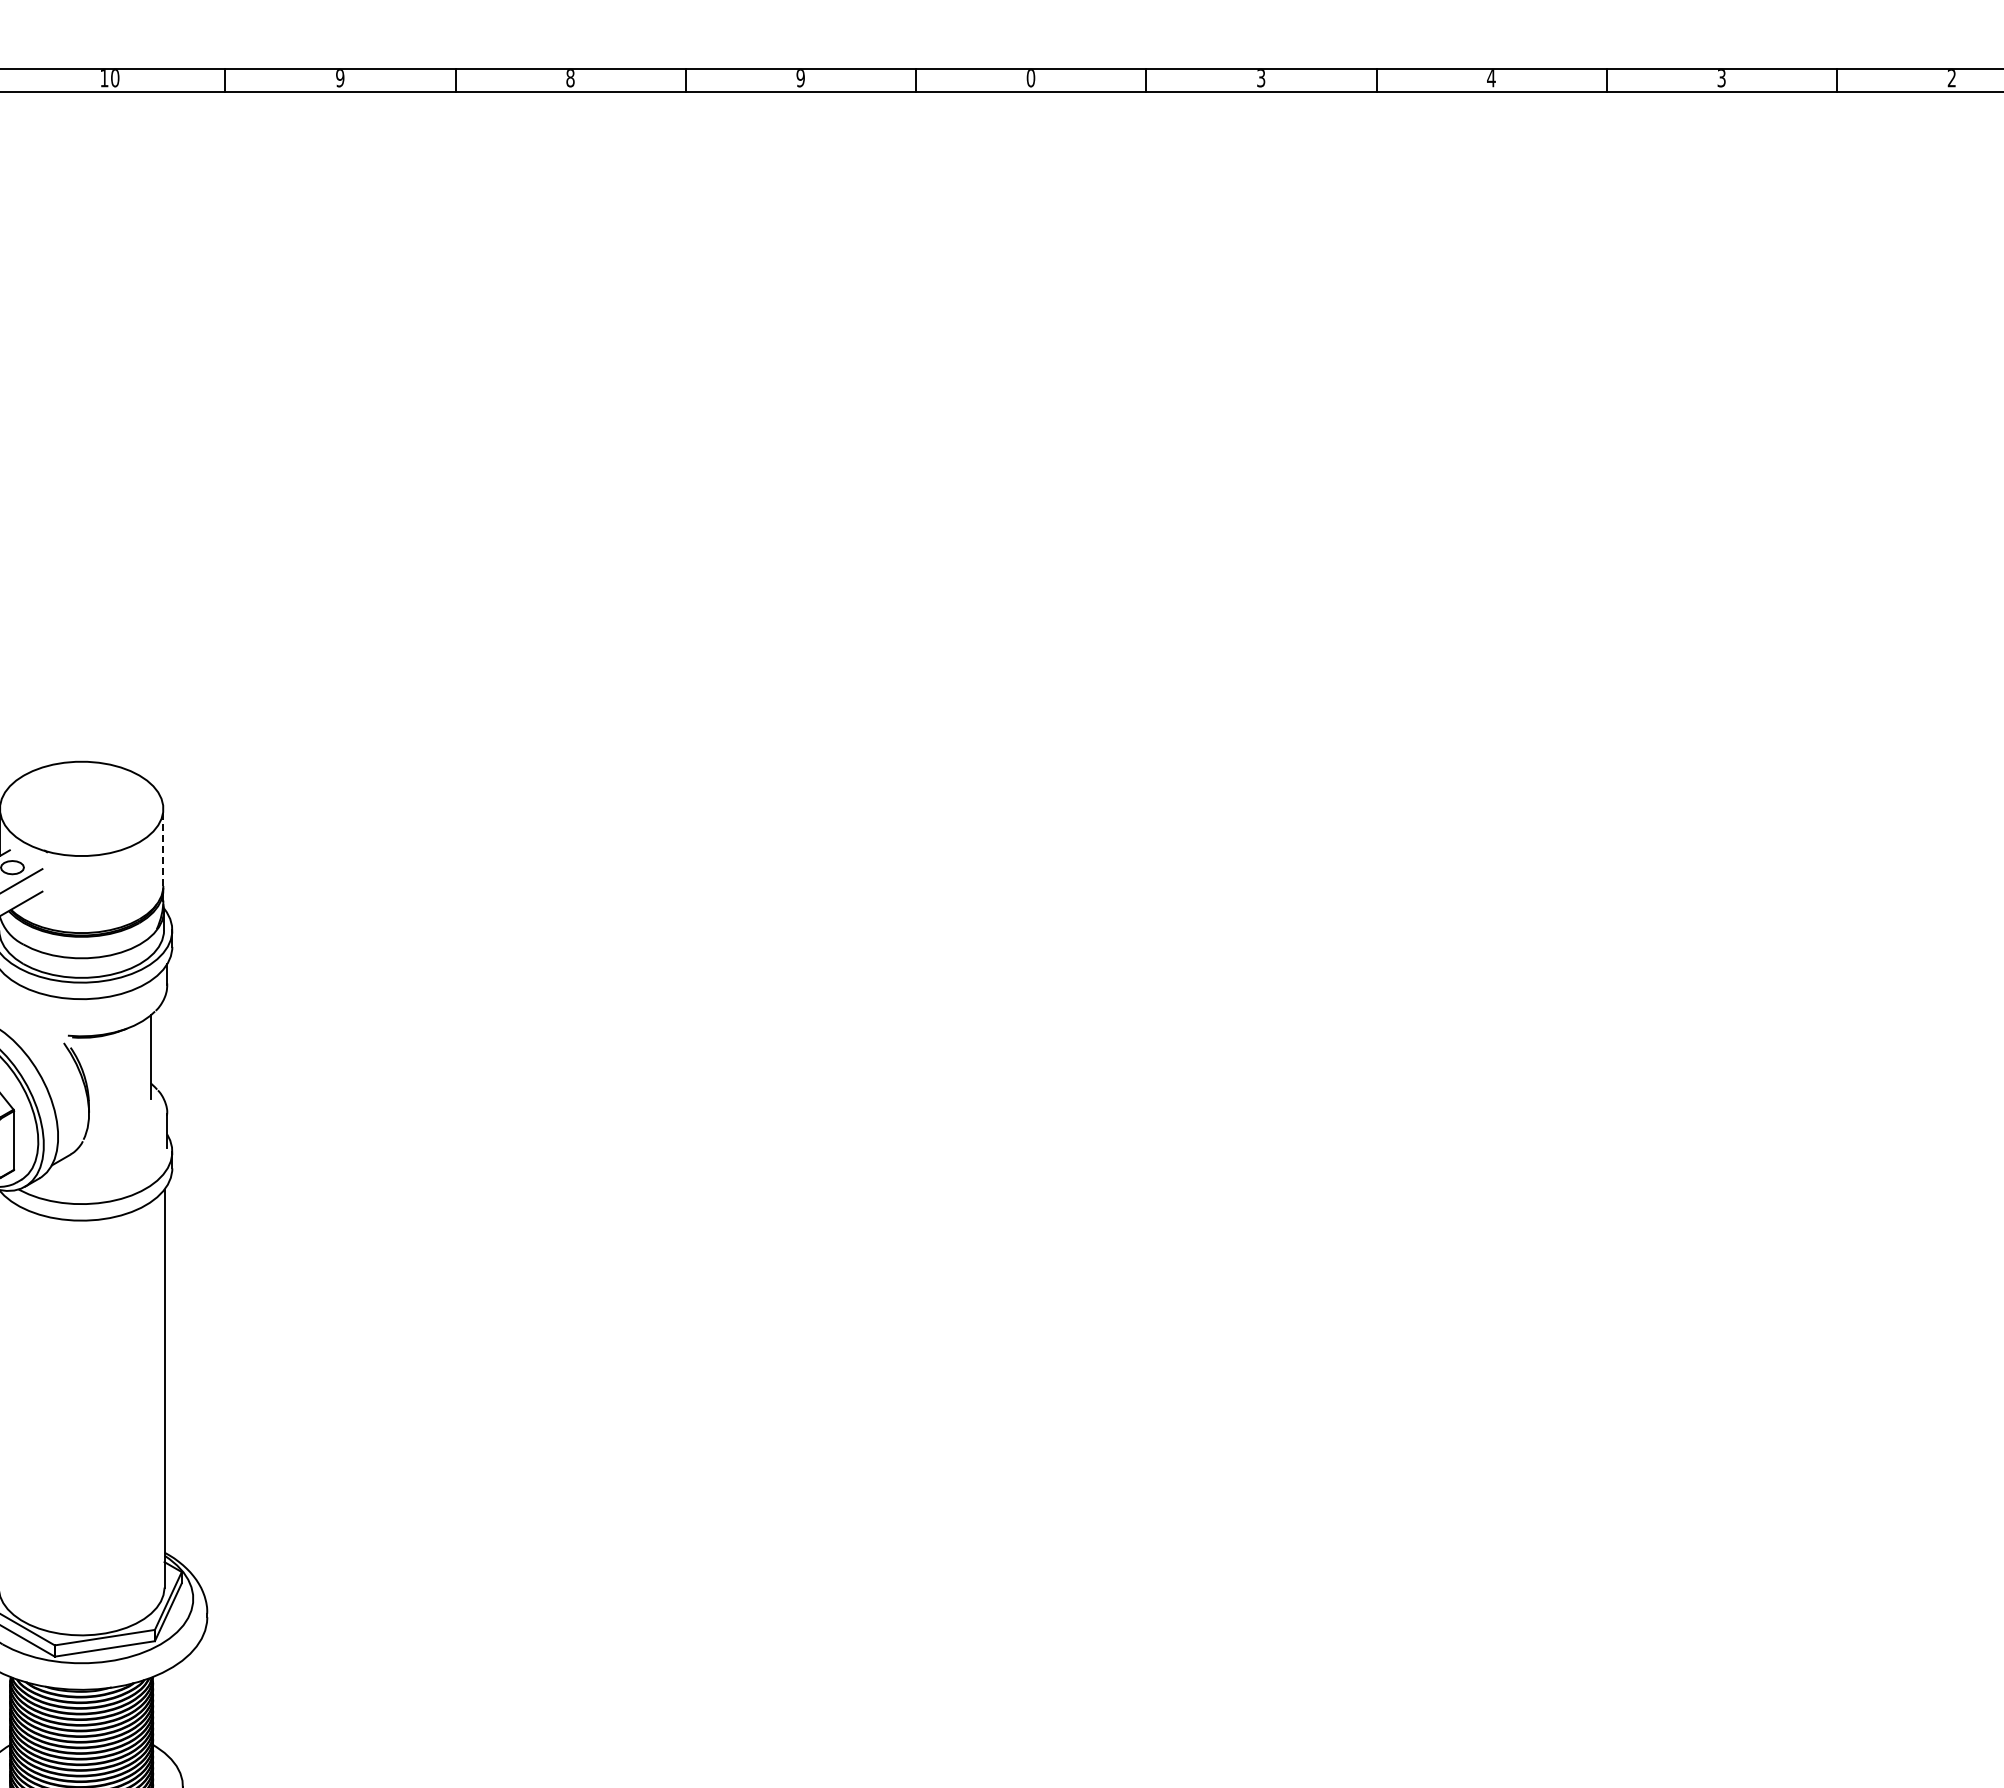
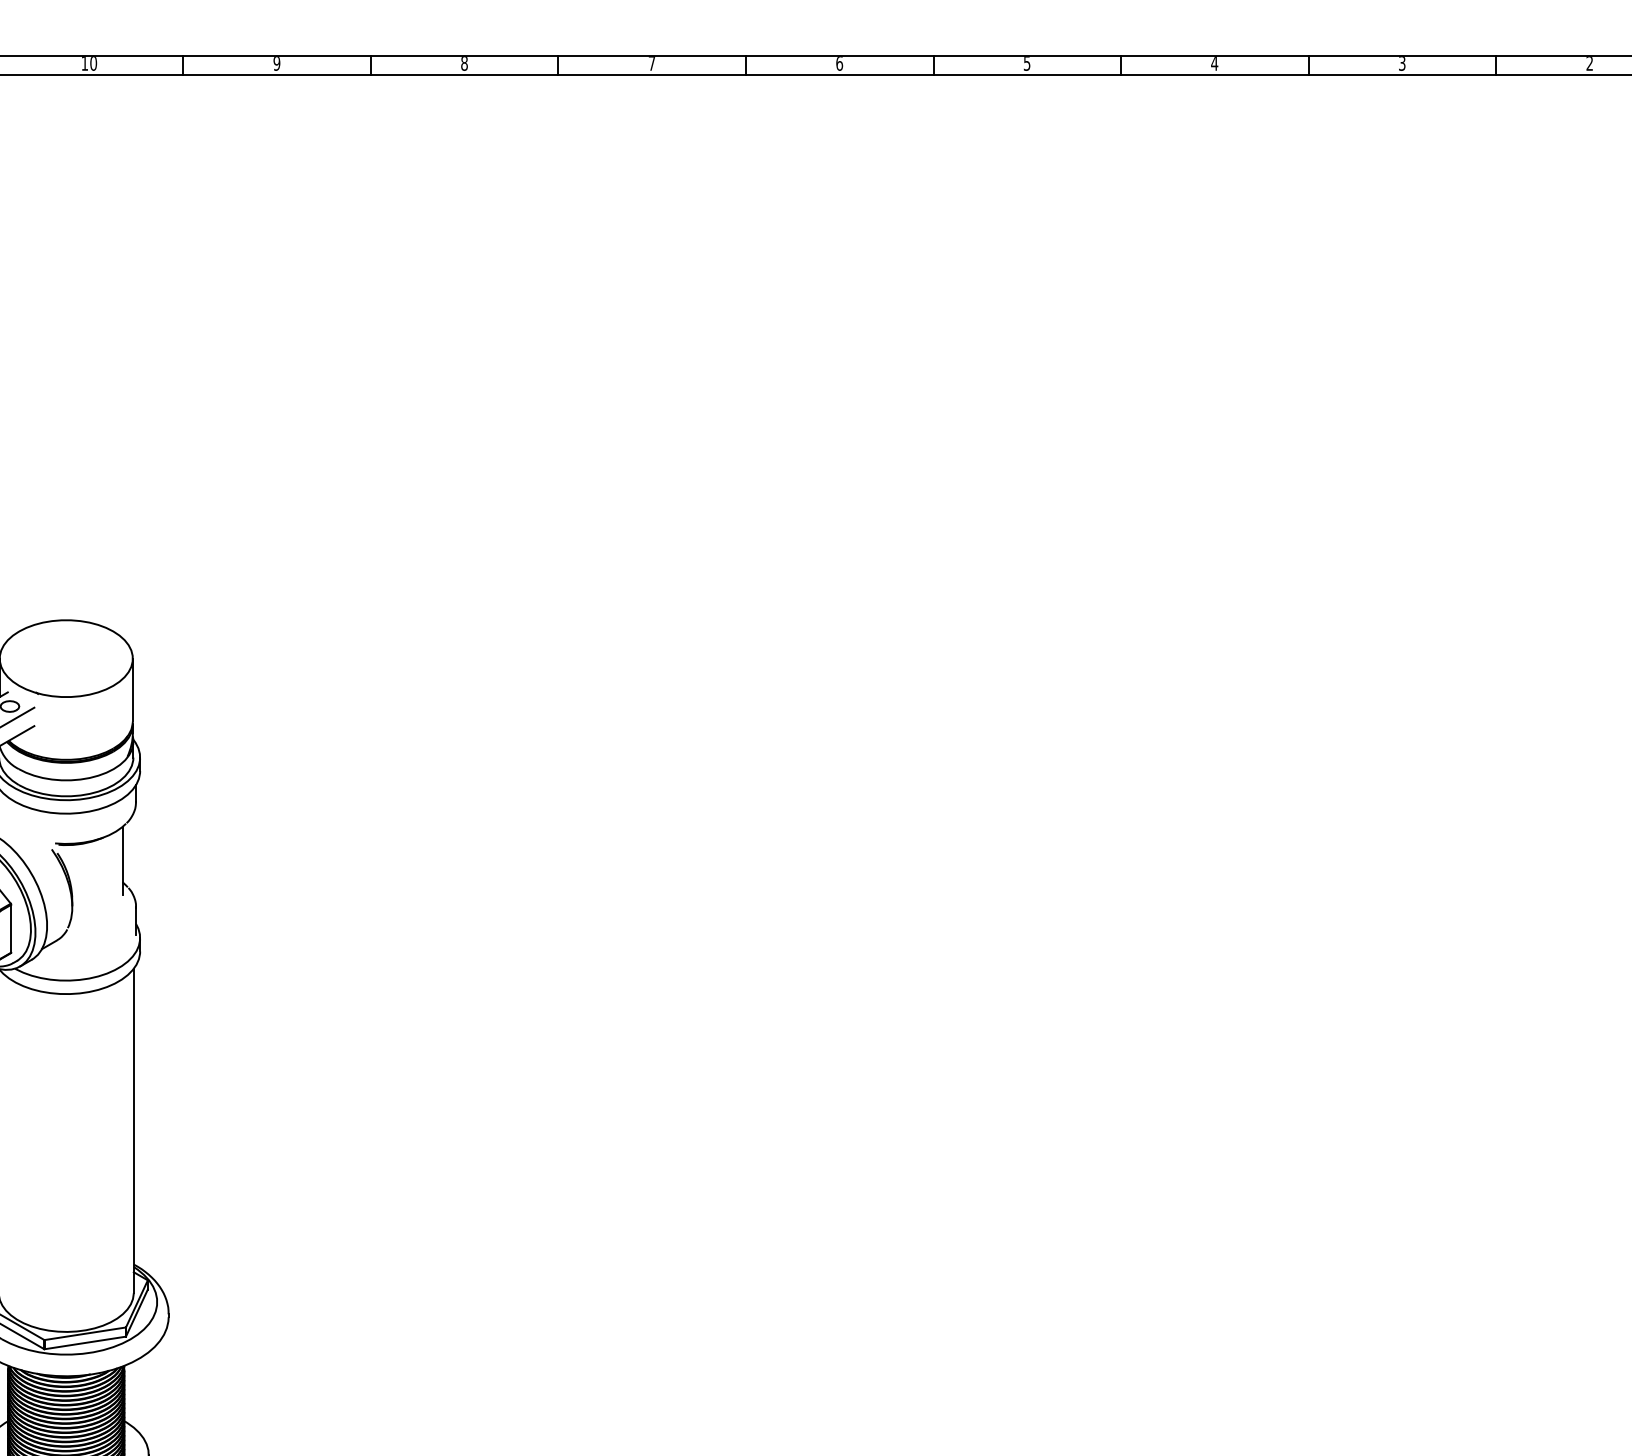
text: (800, 78) -> (651, 63), 9 -> 7
text: (1031, 78) -> (840, 63), 0 -> 6
text: (1261, 78) -> (1027, 63), 3 -> 5
line: (163, 847) -> (132, 690), dashed -> solid

